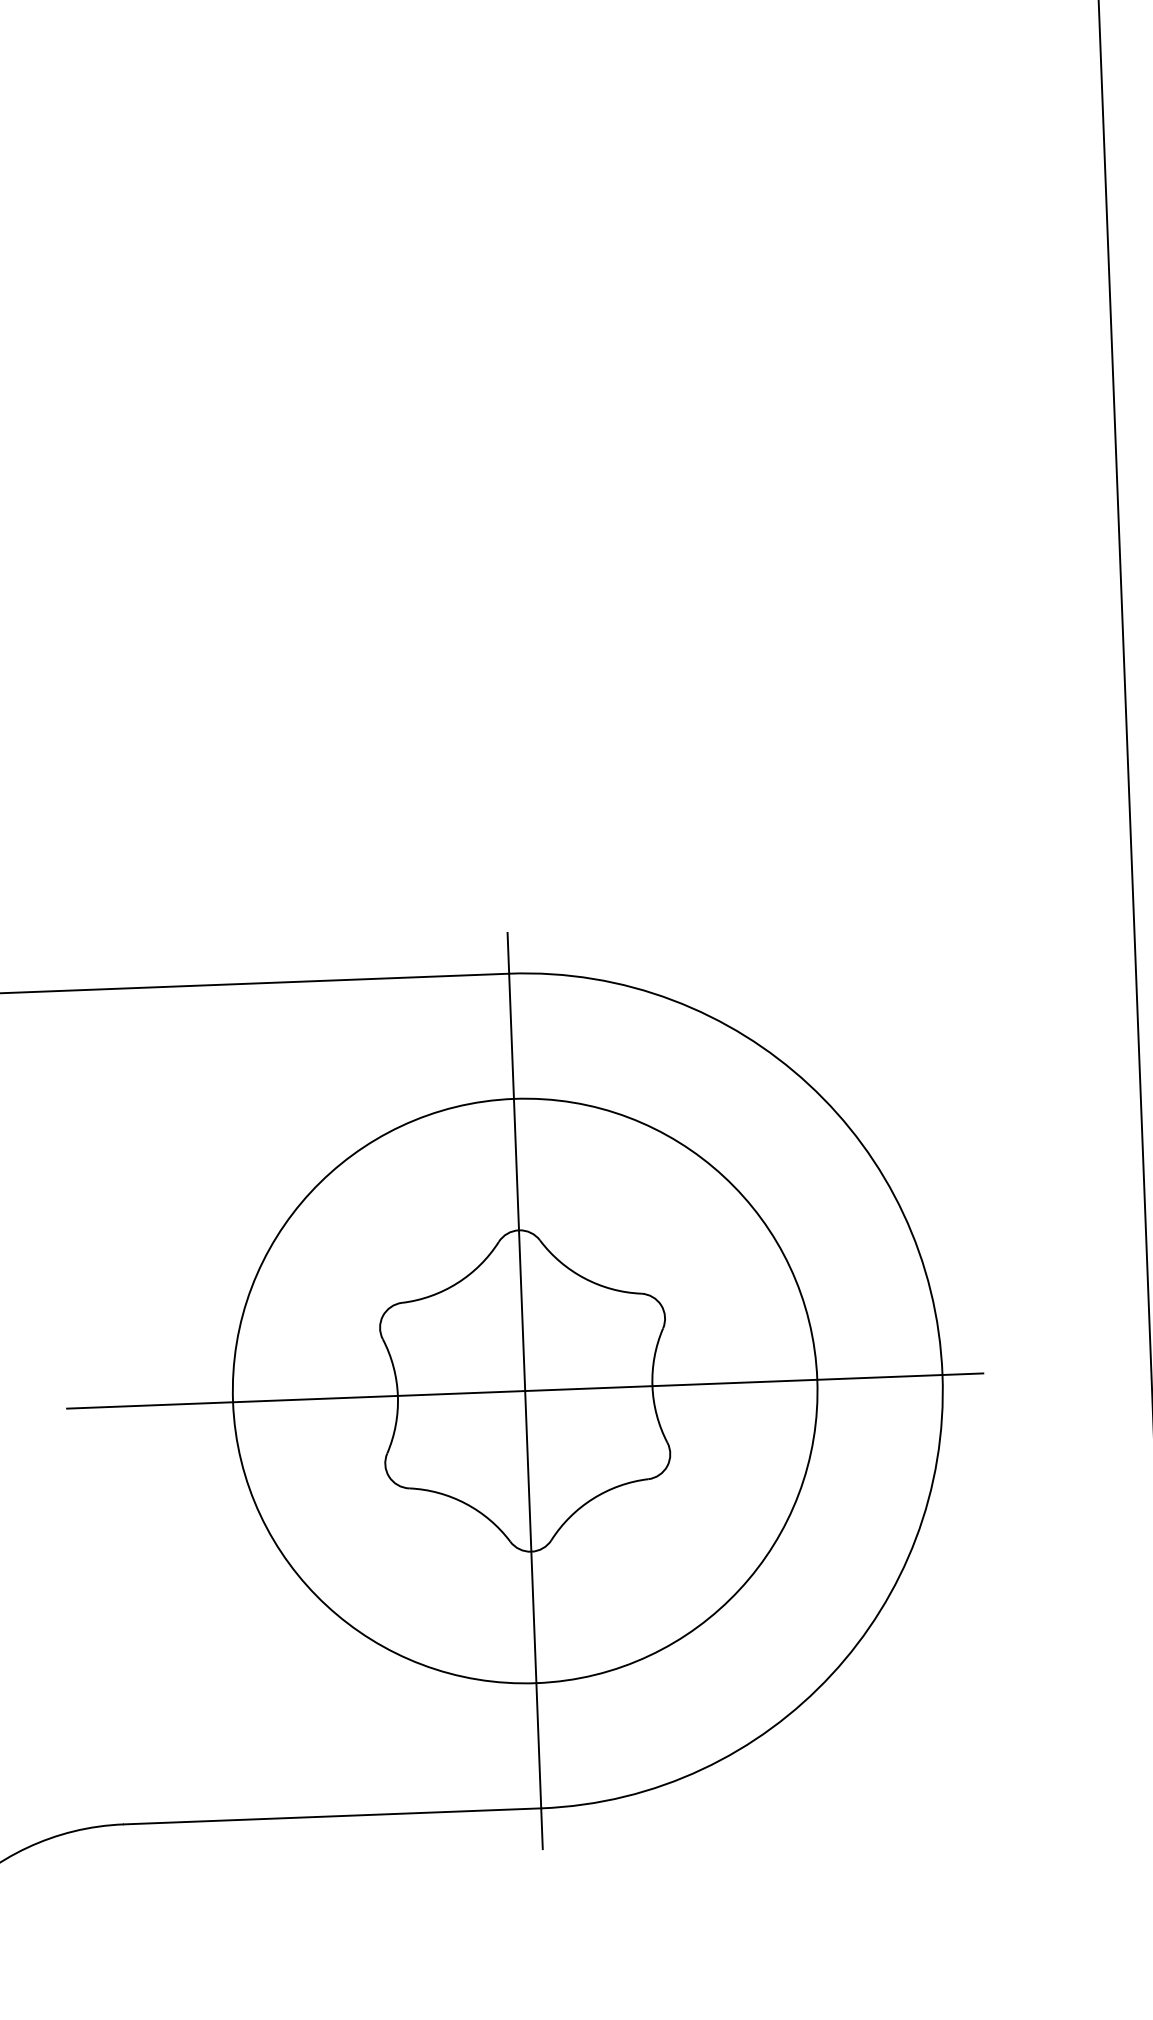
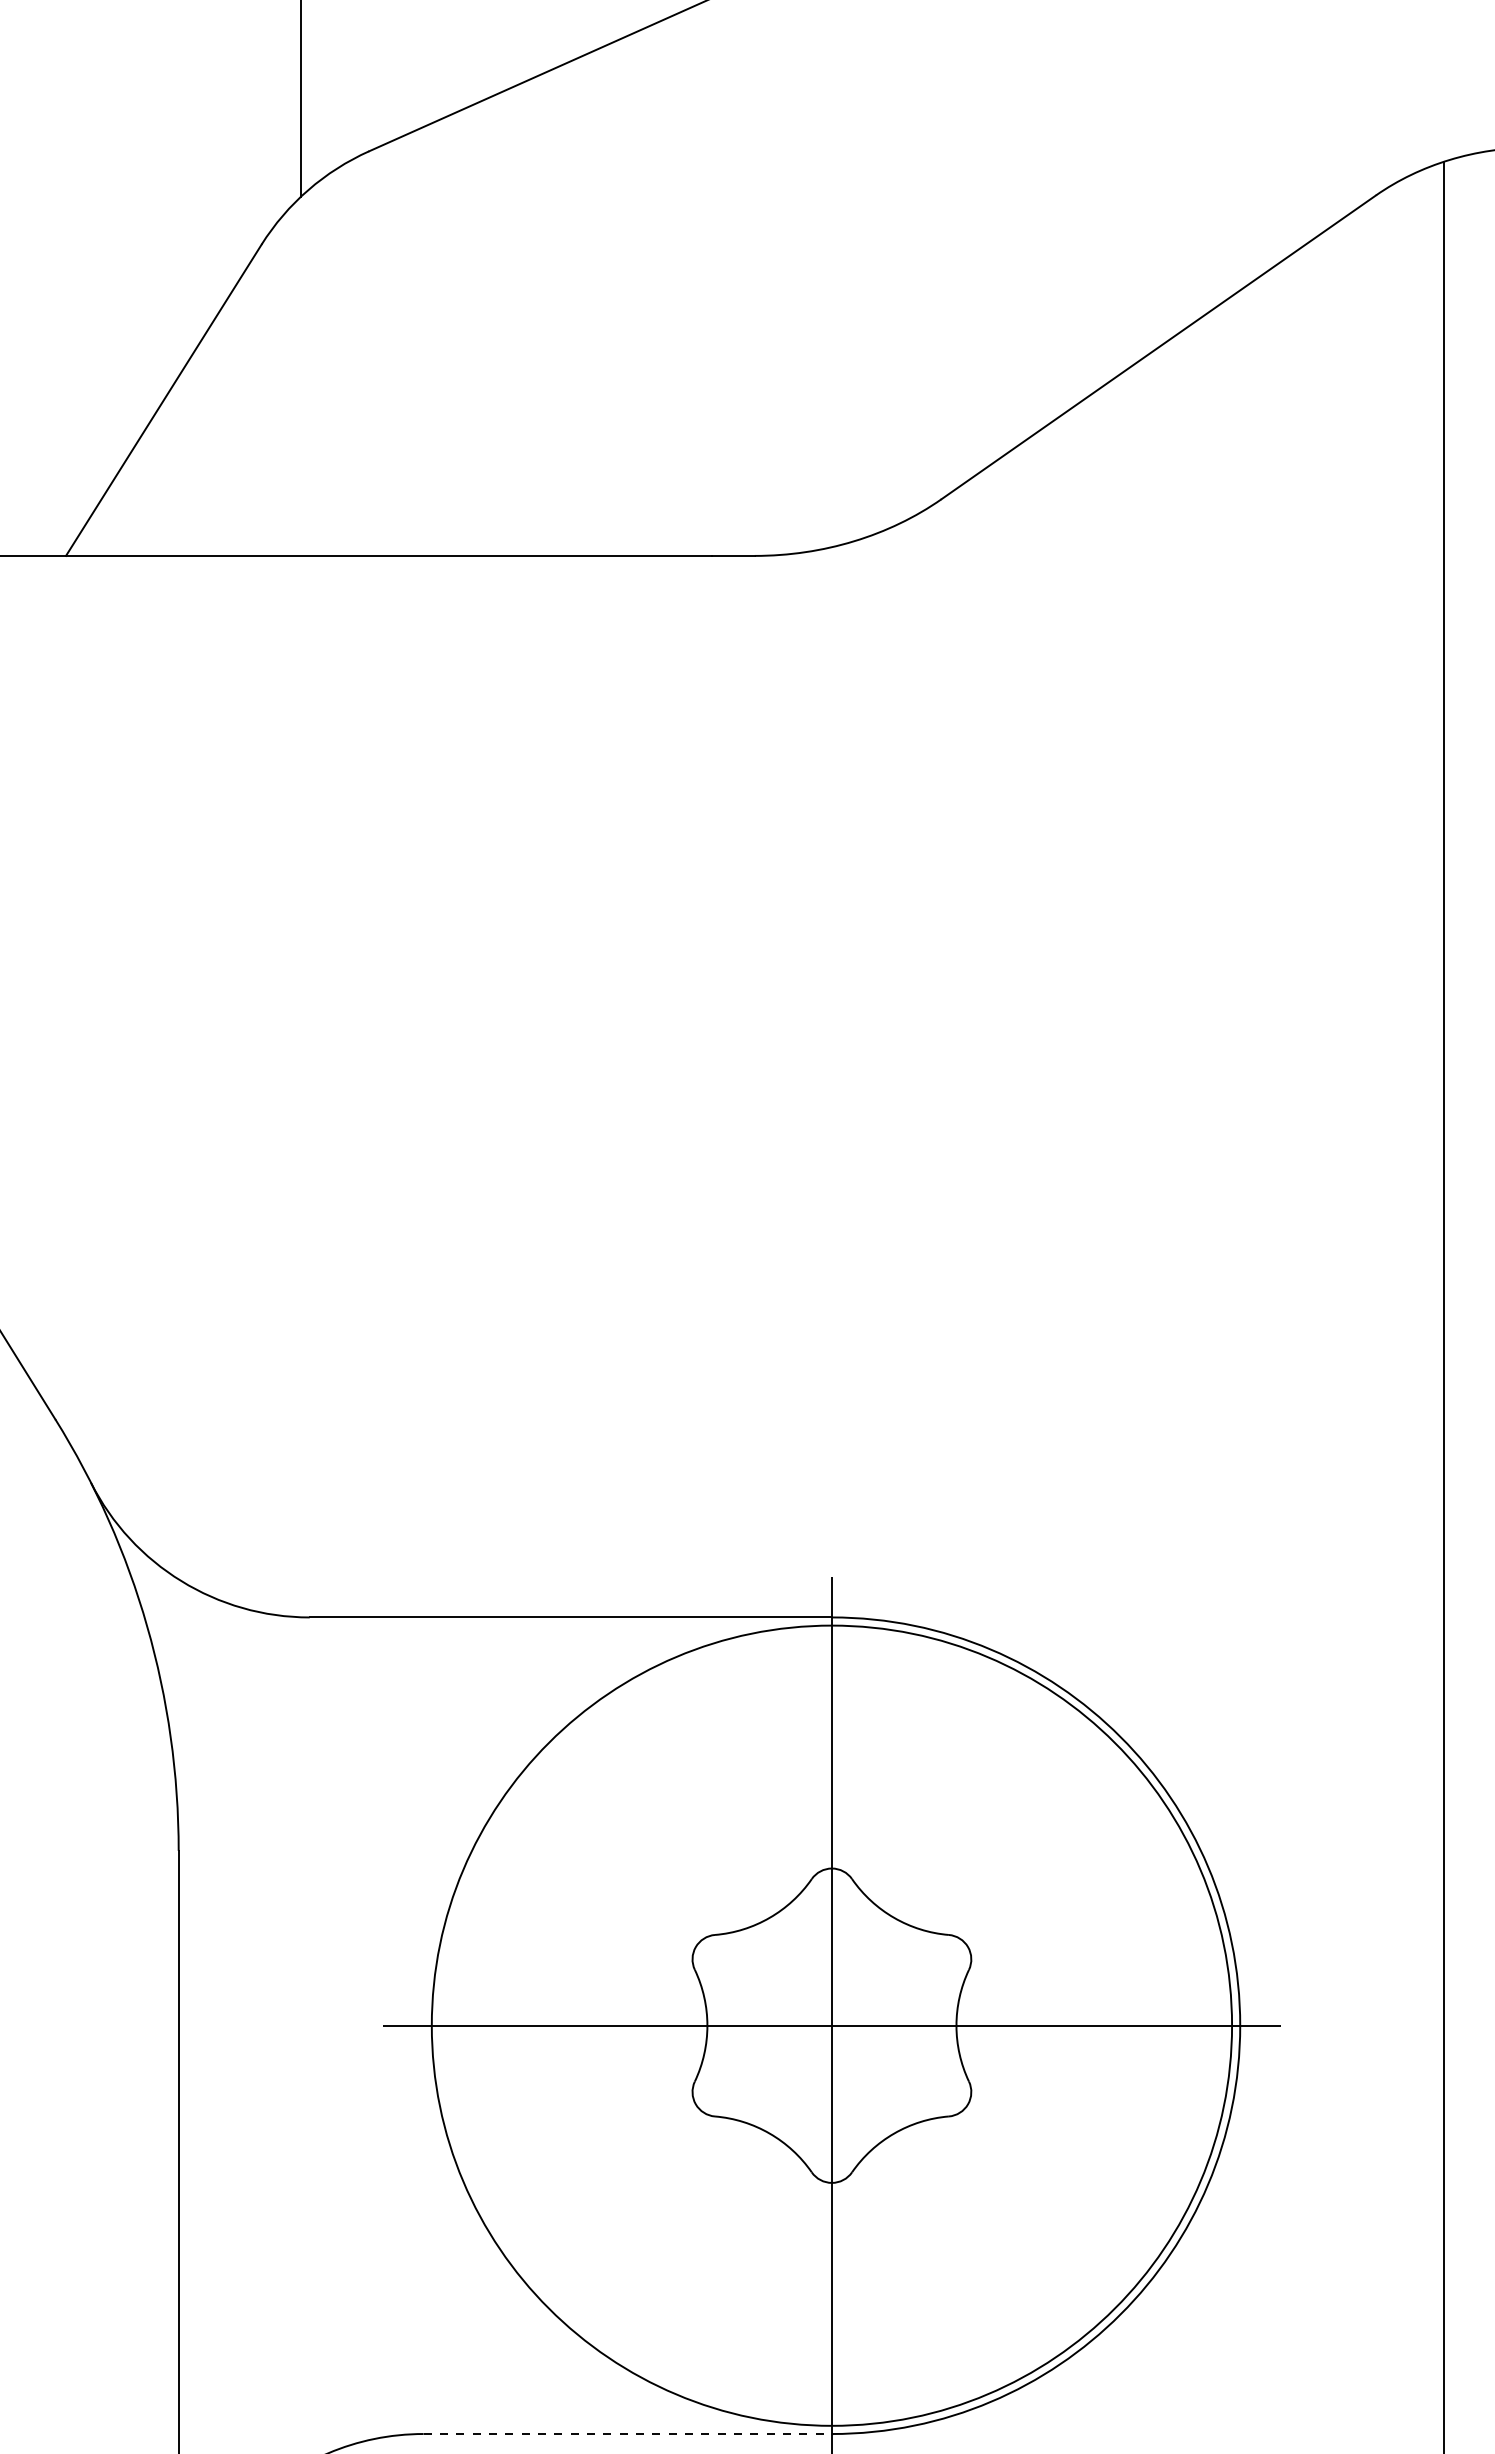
circle: (524, 1390) -> (831, 2025), size x1.4
line: (333, 1816) -> (628, 2434), solid -> dashed

